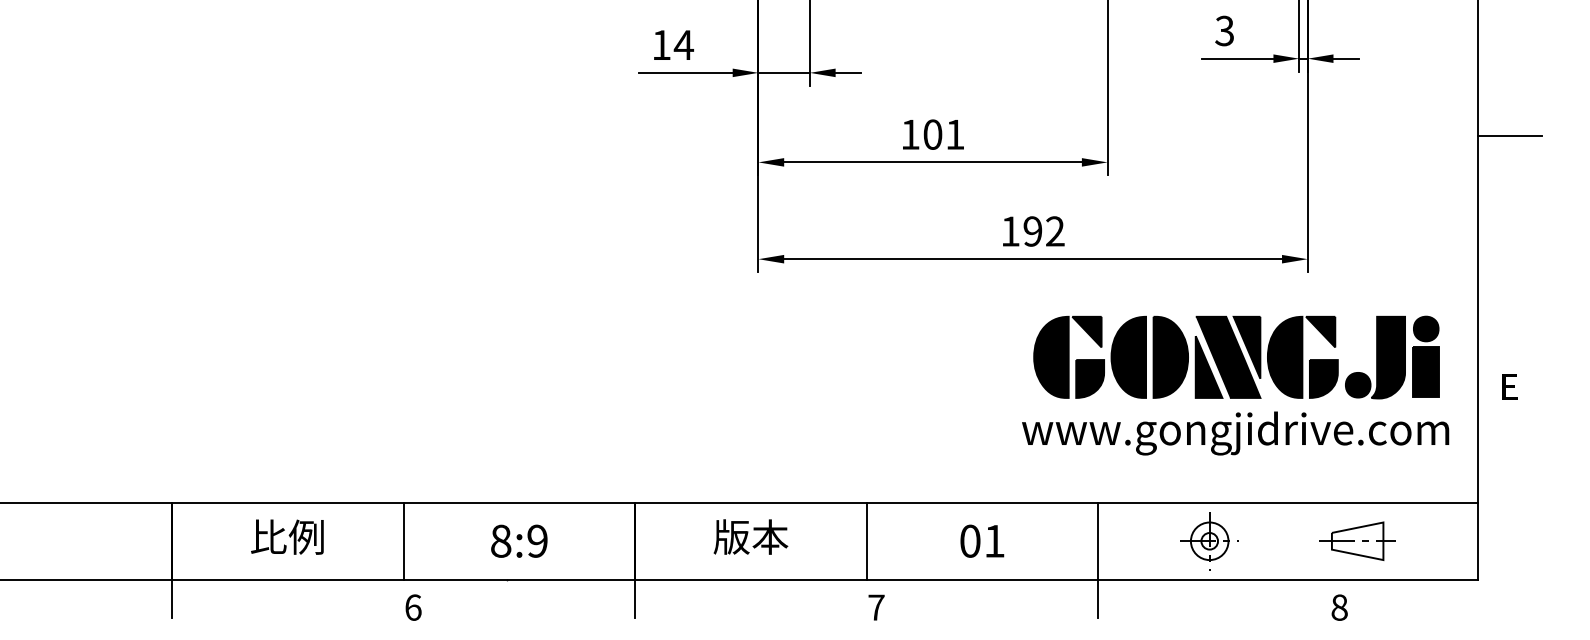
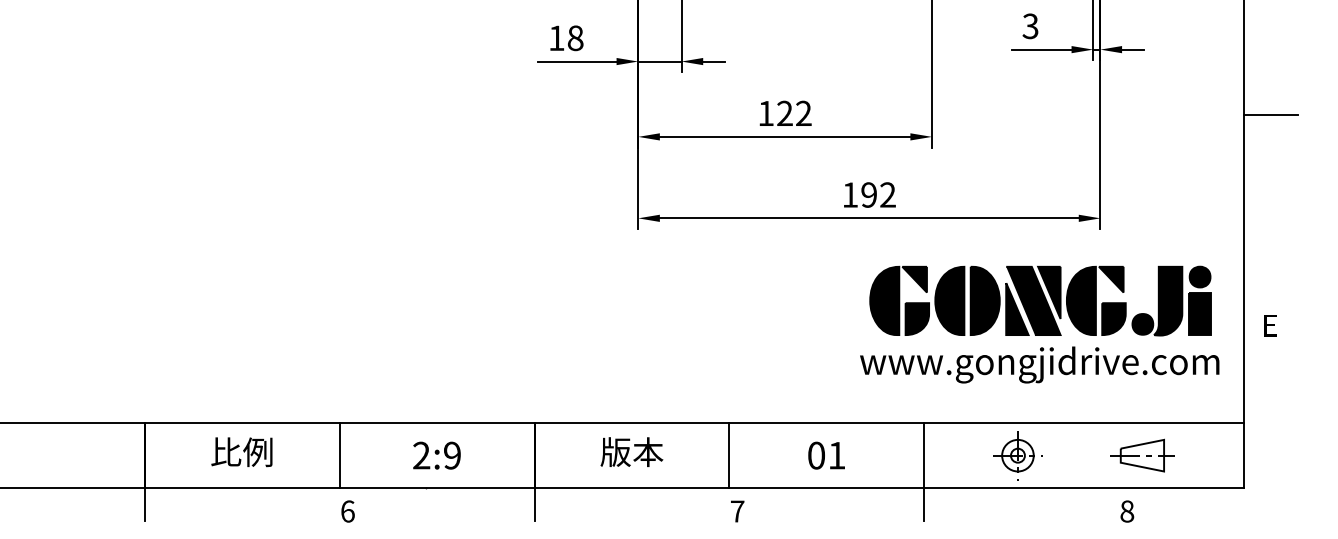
text: (683, 45) -> (575, 38), 14 -> 18
text: (943, 134) -> (793, 113), 101 -> 122
text: (501, 540) -> (422, 455), 8:9 -> 2:9

